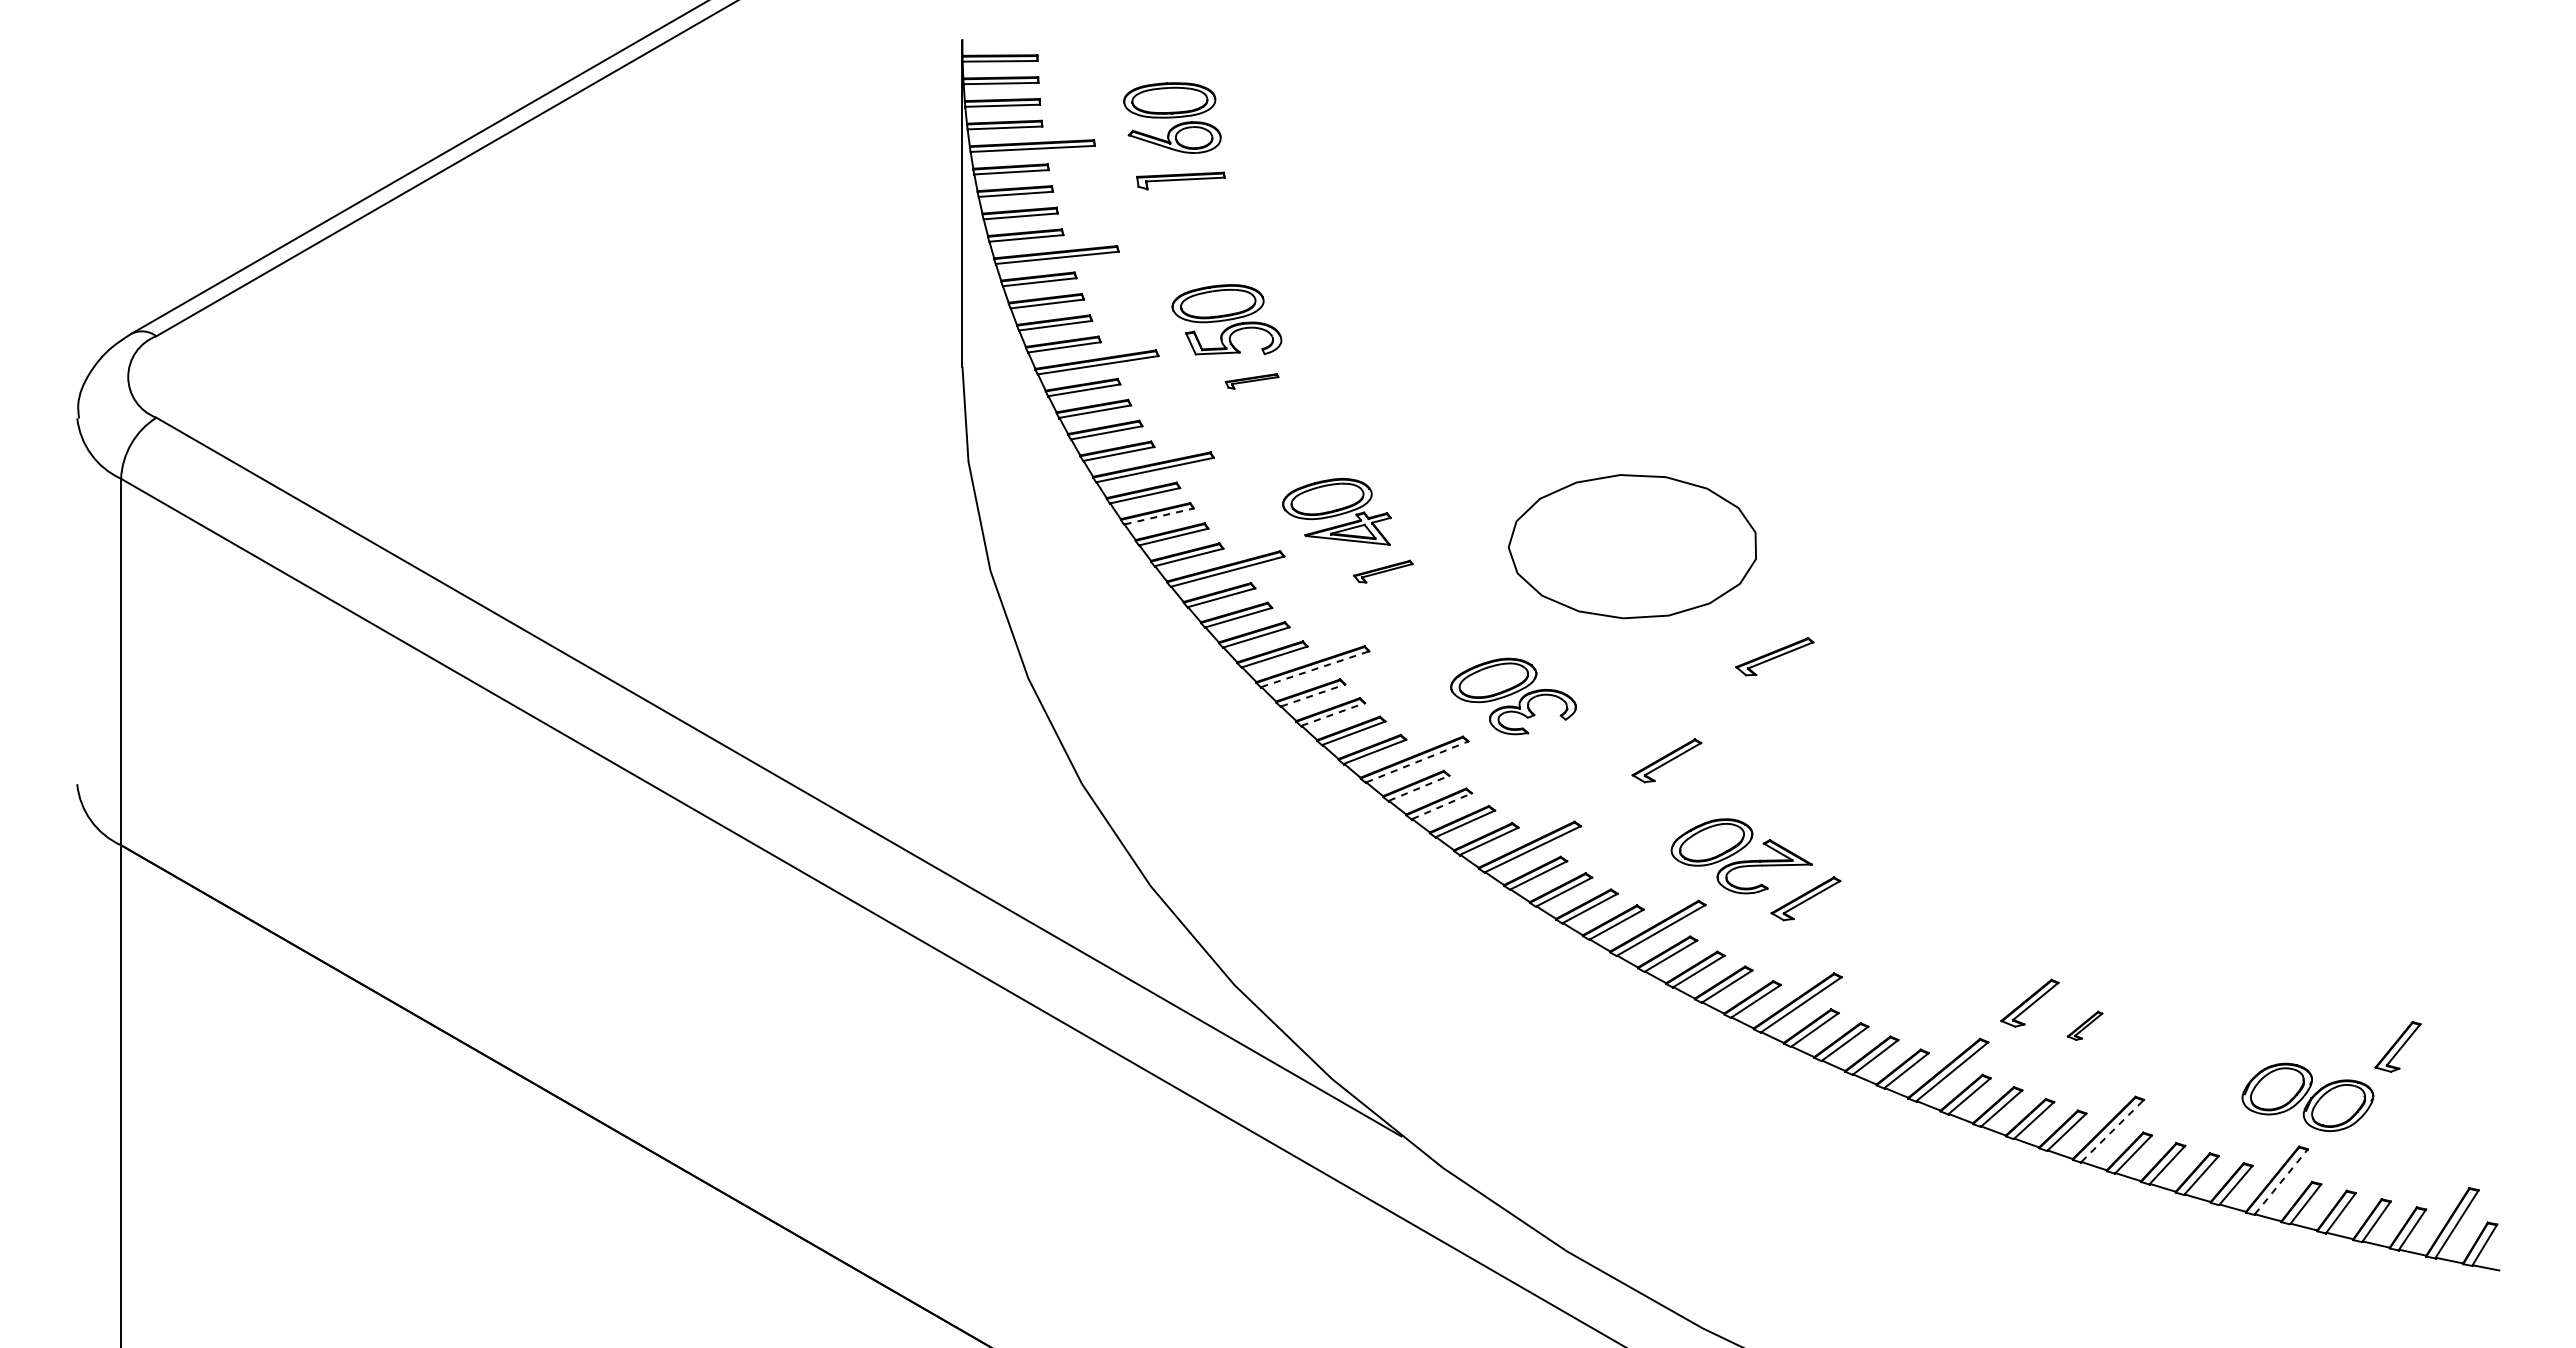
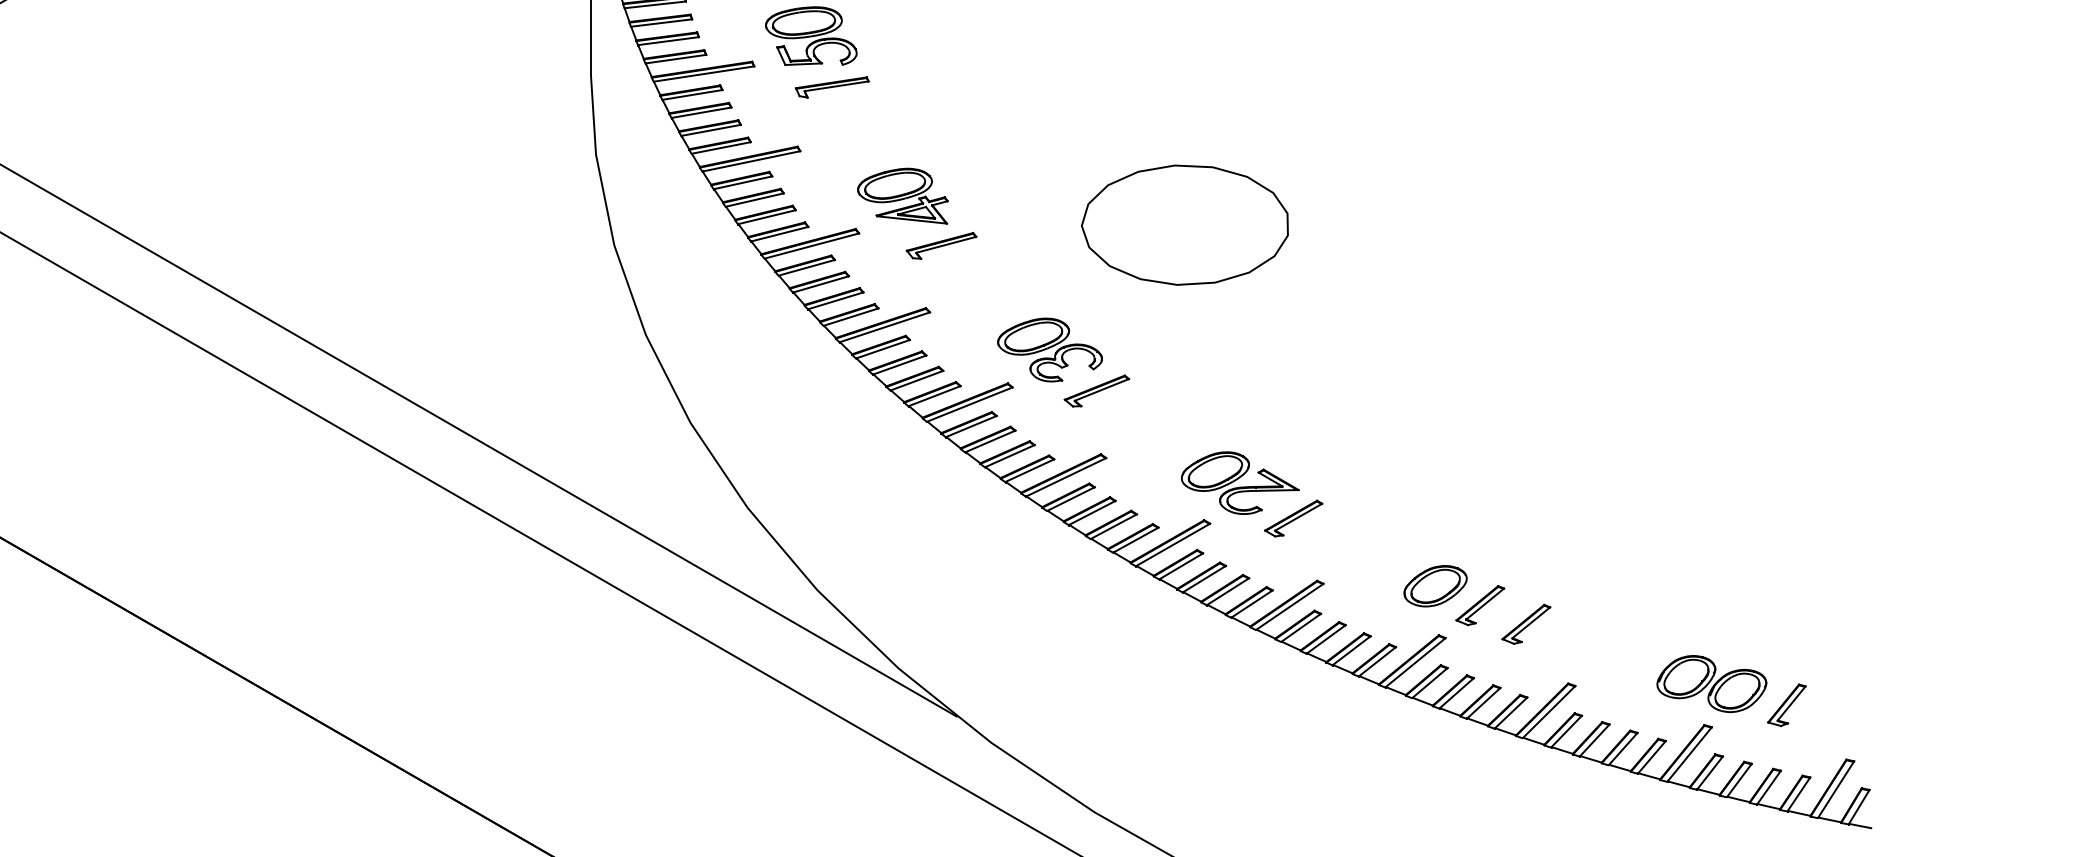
part: (1251, 381) -> (831, 87), size x1.67
line: (1159, 516) -> (755, 200), dashed -> solid
part: (1631, 546) -> (1184, 225), moved
part: (1383, 571) -> (941, 245), size x1.43
part: (1774, 656) -> (1096, 390), moved
line: (1315, 669) -> (885, 327), dashed -> solid
line: (1313, 695) -> (883, 349), dashed -> solid
line: (1333, 714) -> (900, 365), dashed -> solid
part: (1666, 760) -> (1177, 403), removed
line: (1417, 761) -> (970, 404), dashed -> solid
line: (1419, 788) -> (971, 426), dashed -> solid
line: (1442, 806) -> (990, 441), dashed -> solid
part: (1976, 979) -> (1435, 585), added
part: (2084, 1025) -> (1525, 624), size x1.67
part: (2397, 1046) -> (1786, 704), moved
line: (2113, 1130) -> (1549, 711), dashed -> solid
line: (2281, 1181) -> (1689, 754), dashed -> solid

